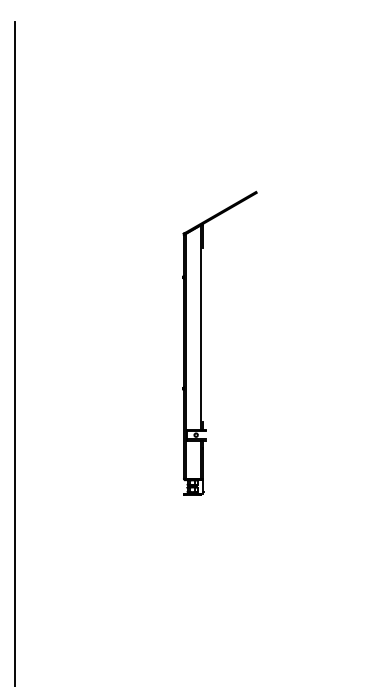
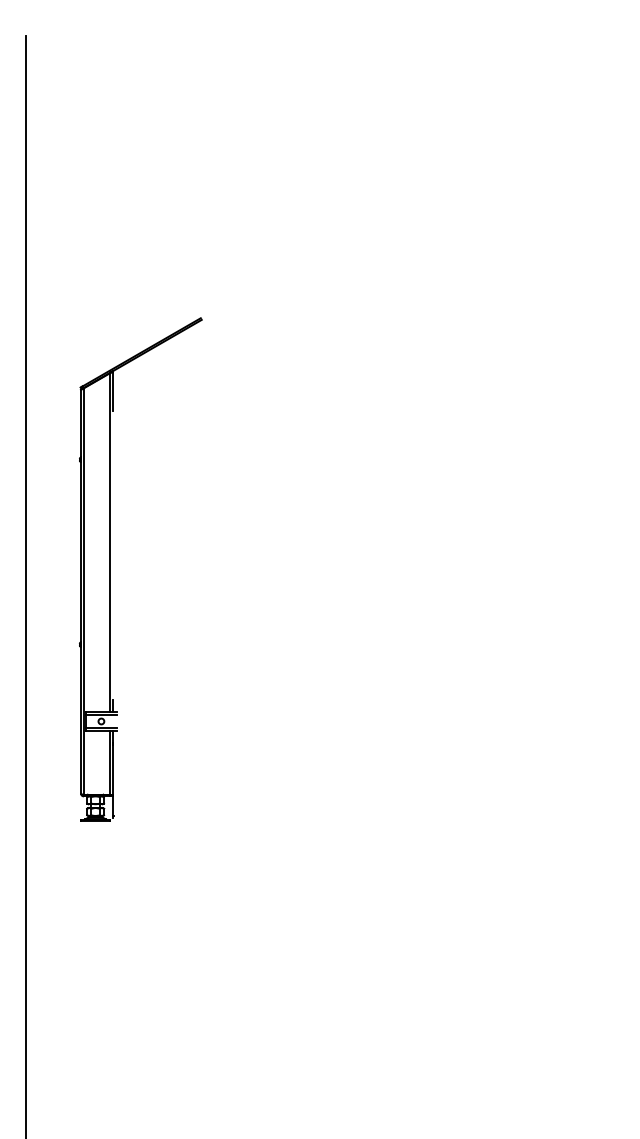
part: (201, 342) -> (110, 567), moved

